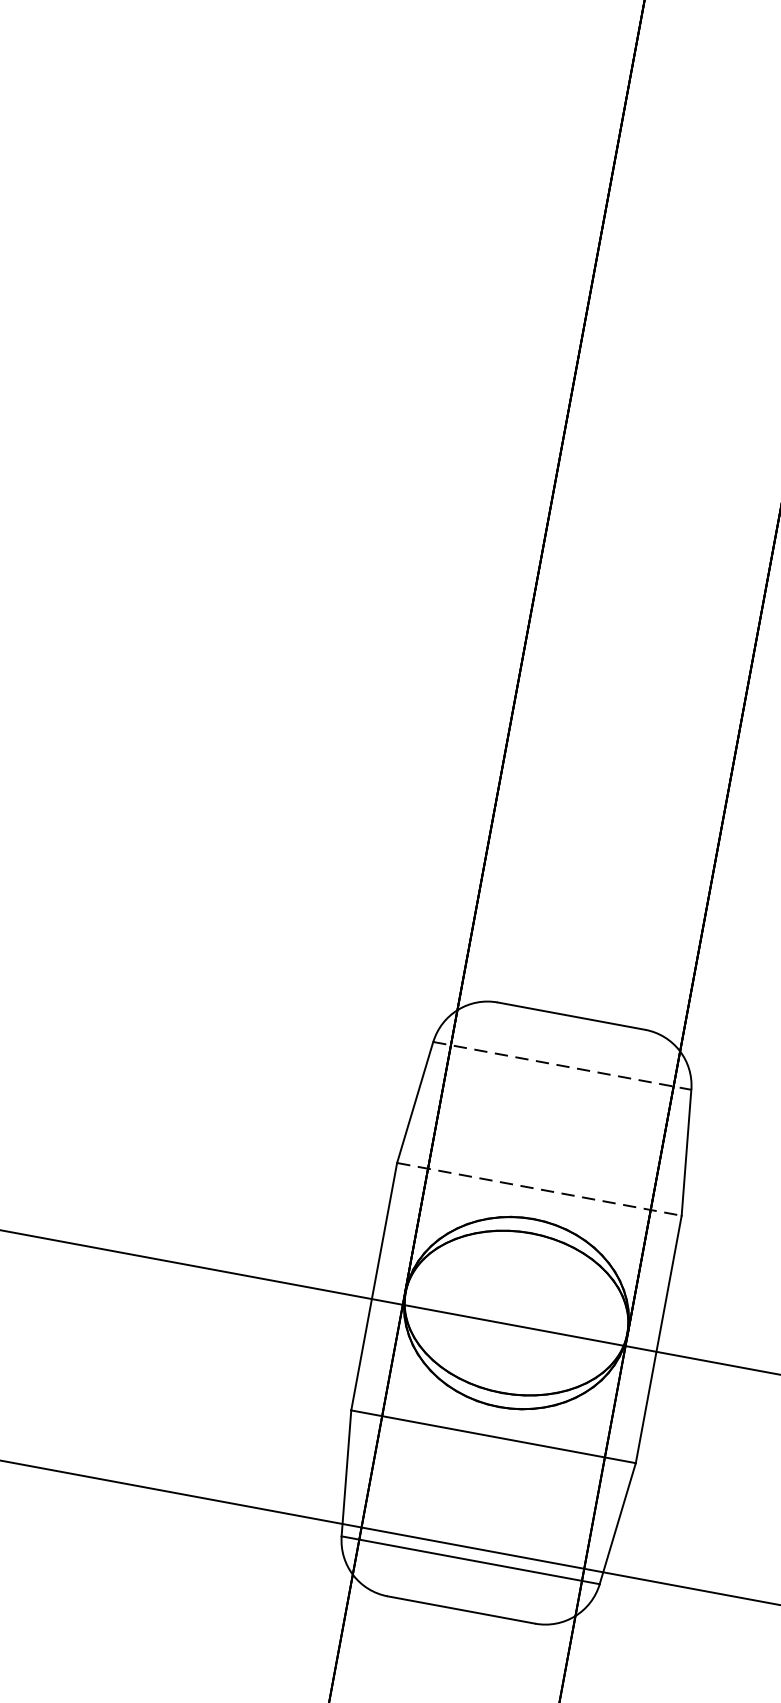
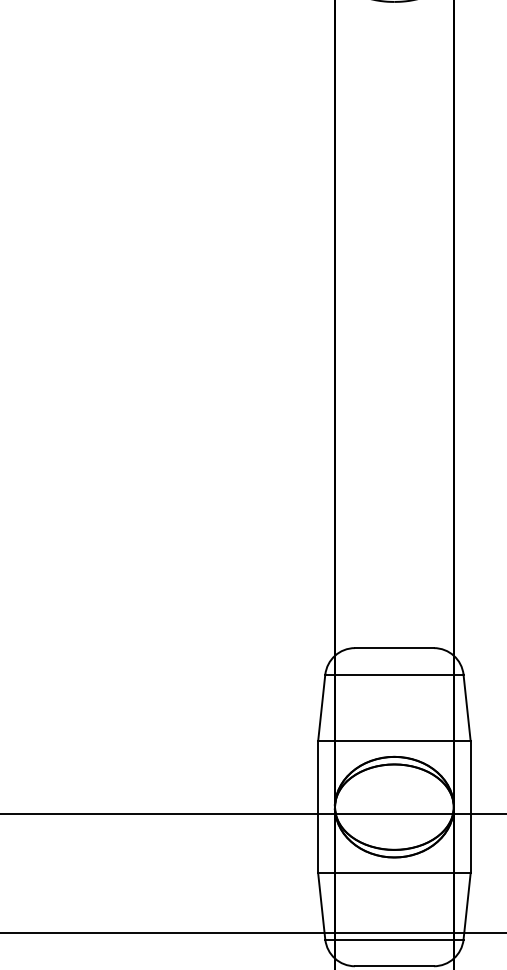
line: (562, 1065) -> (394, 674), dashed -> solid
line: (539, 1188) -> (394, 740), dashed -> solid

